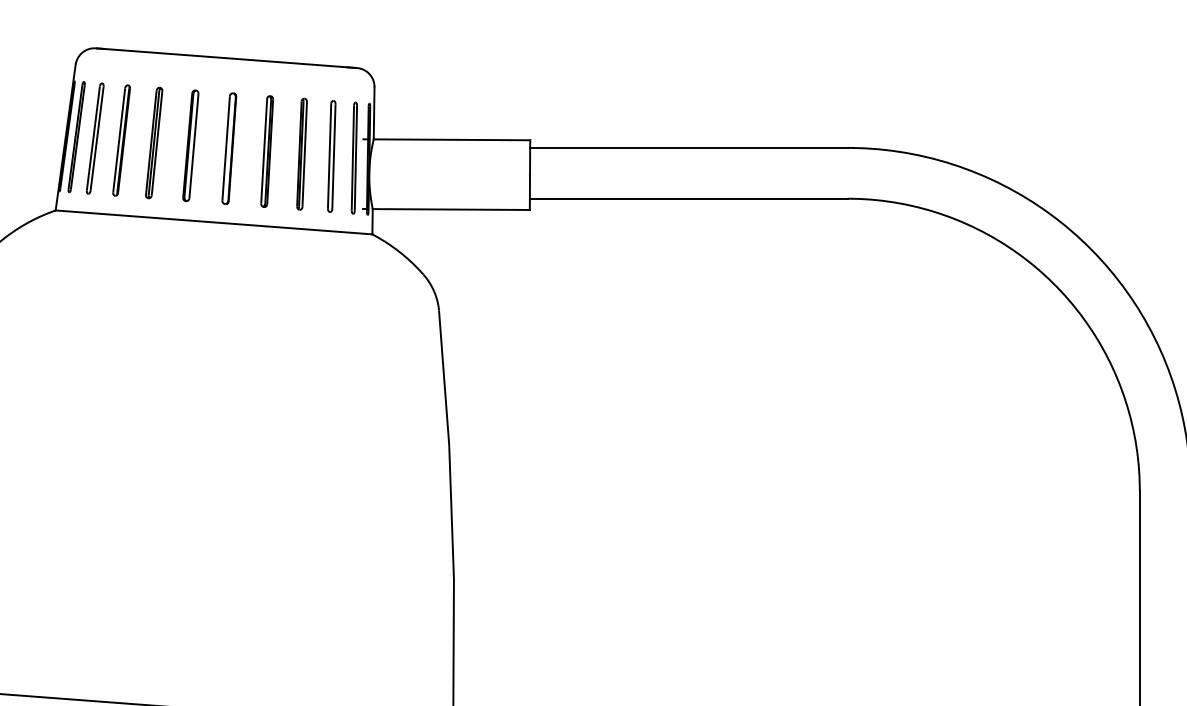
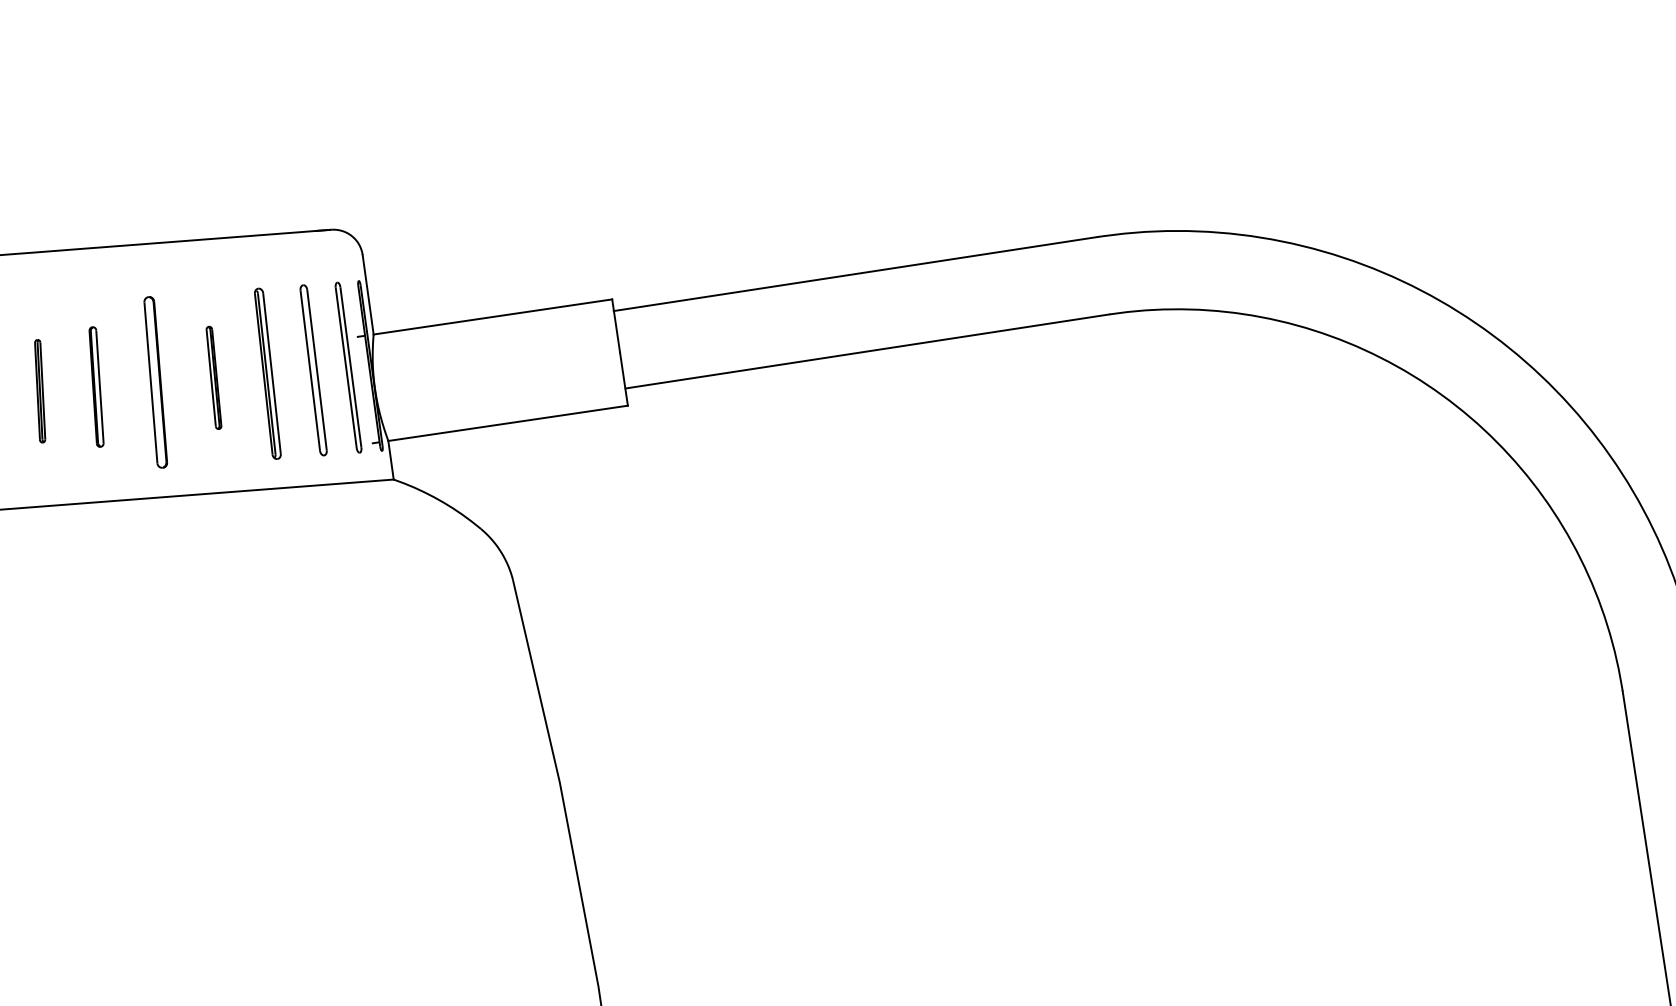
part: (154, 142) -> (40, 390), size x0.6
part: (190, 145) -> (95, 386), size x0.7
part: (266, 151) -> (213, 377), size x0.6

